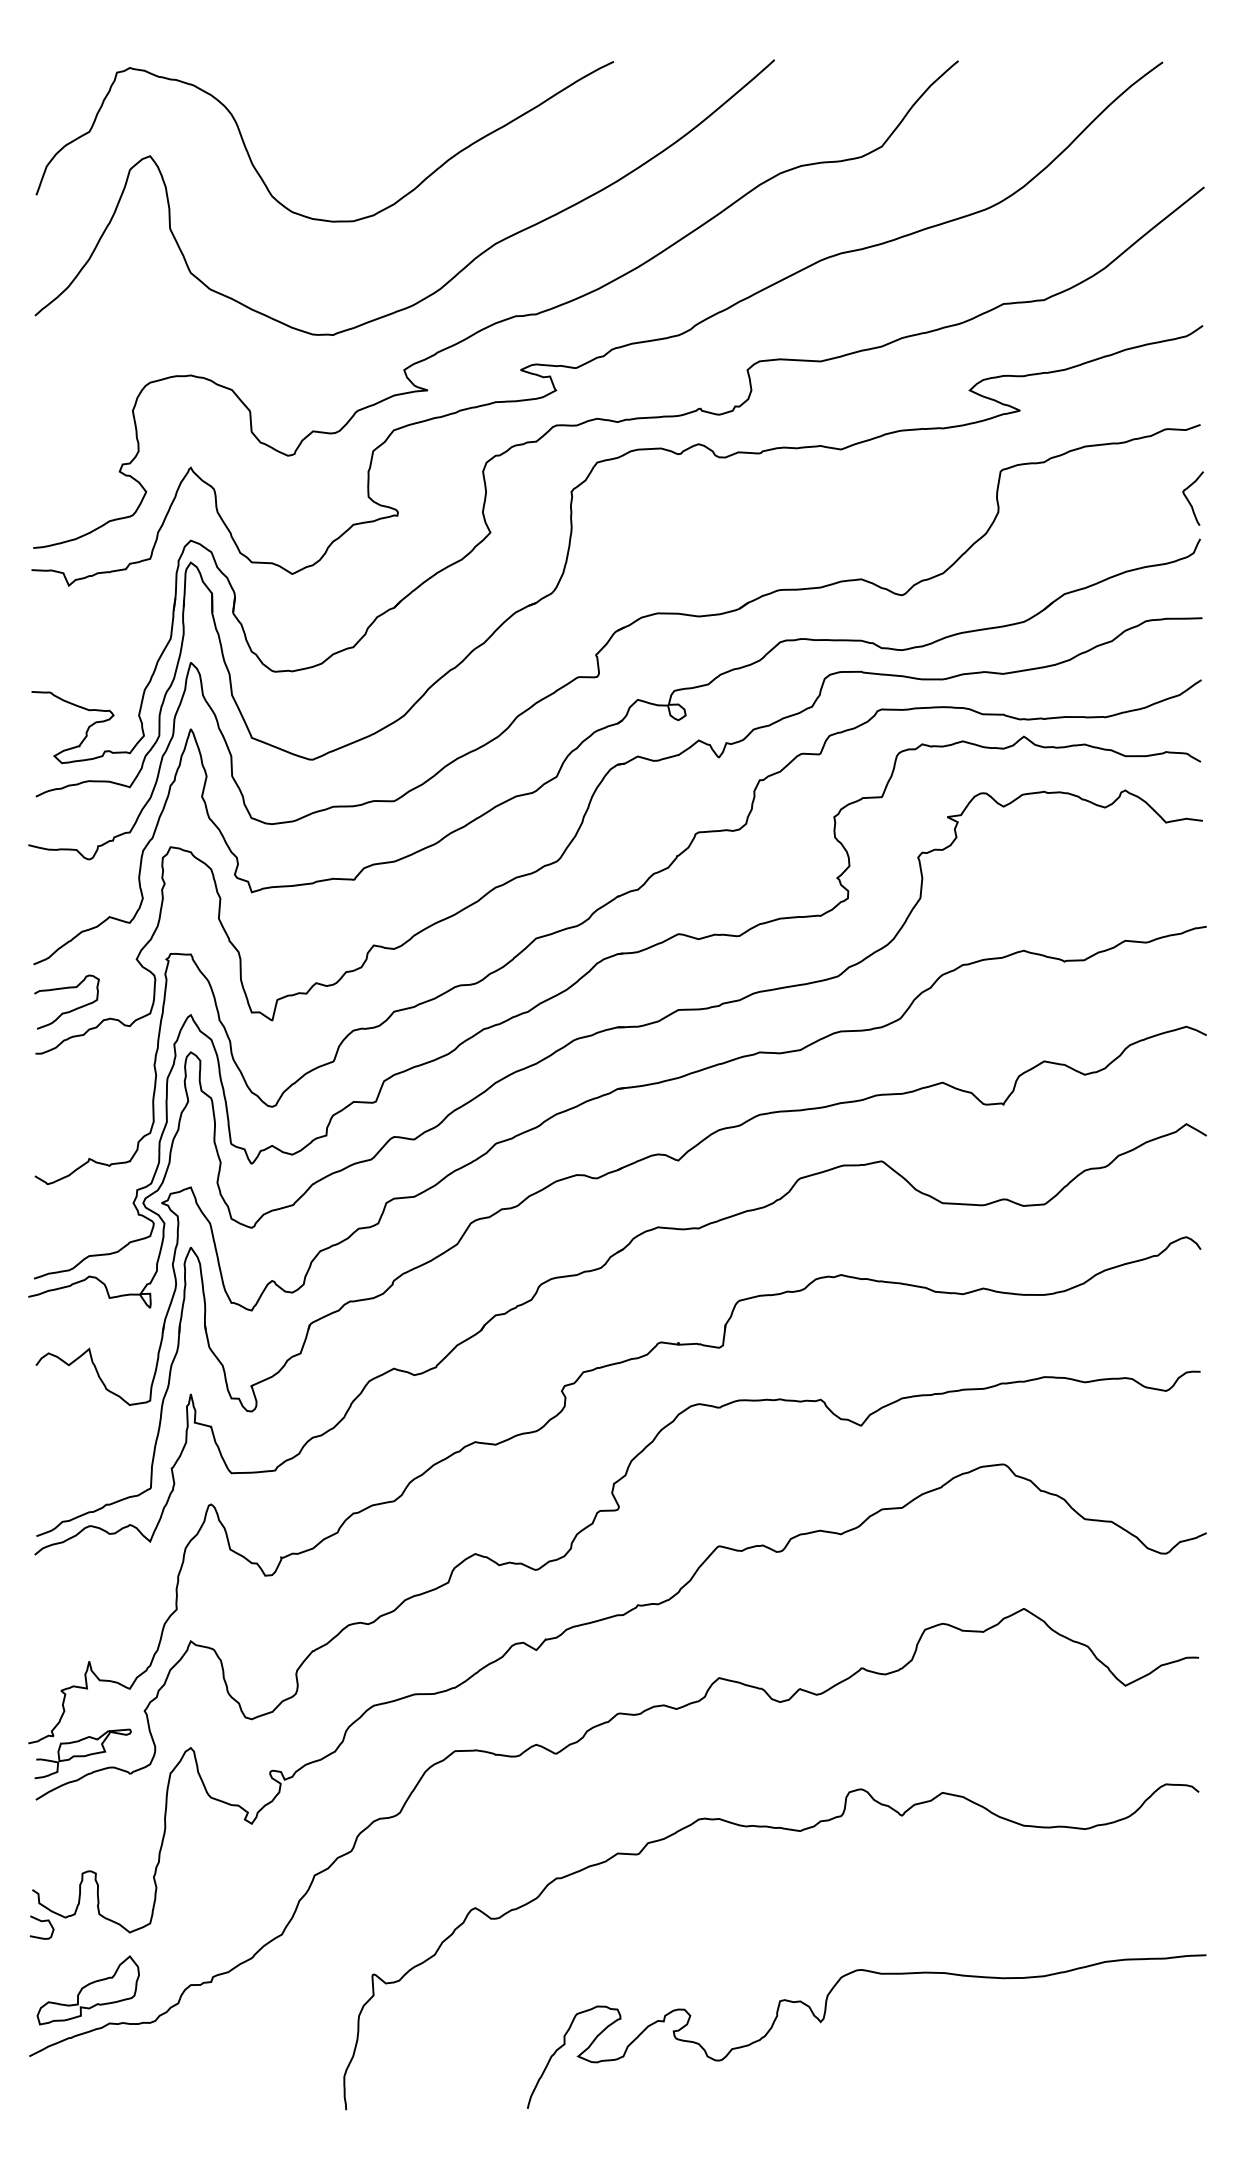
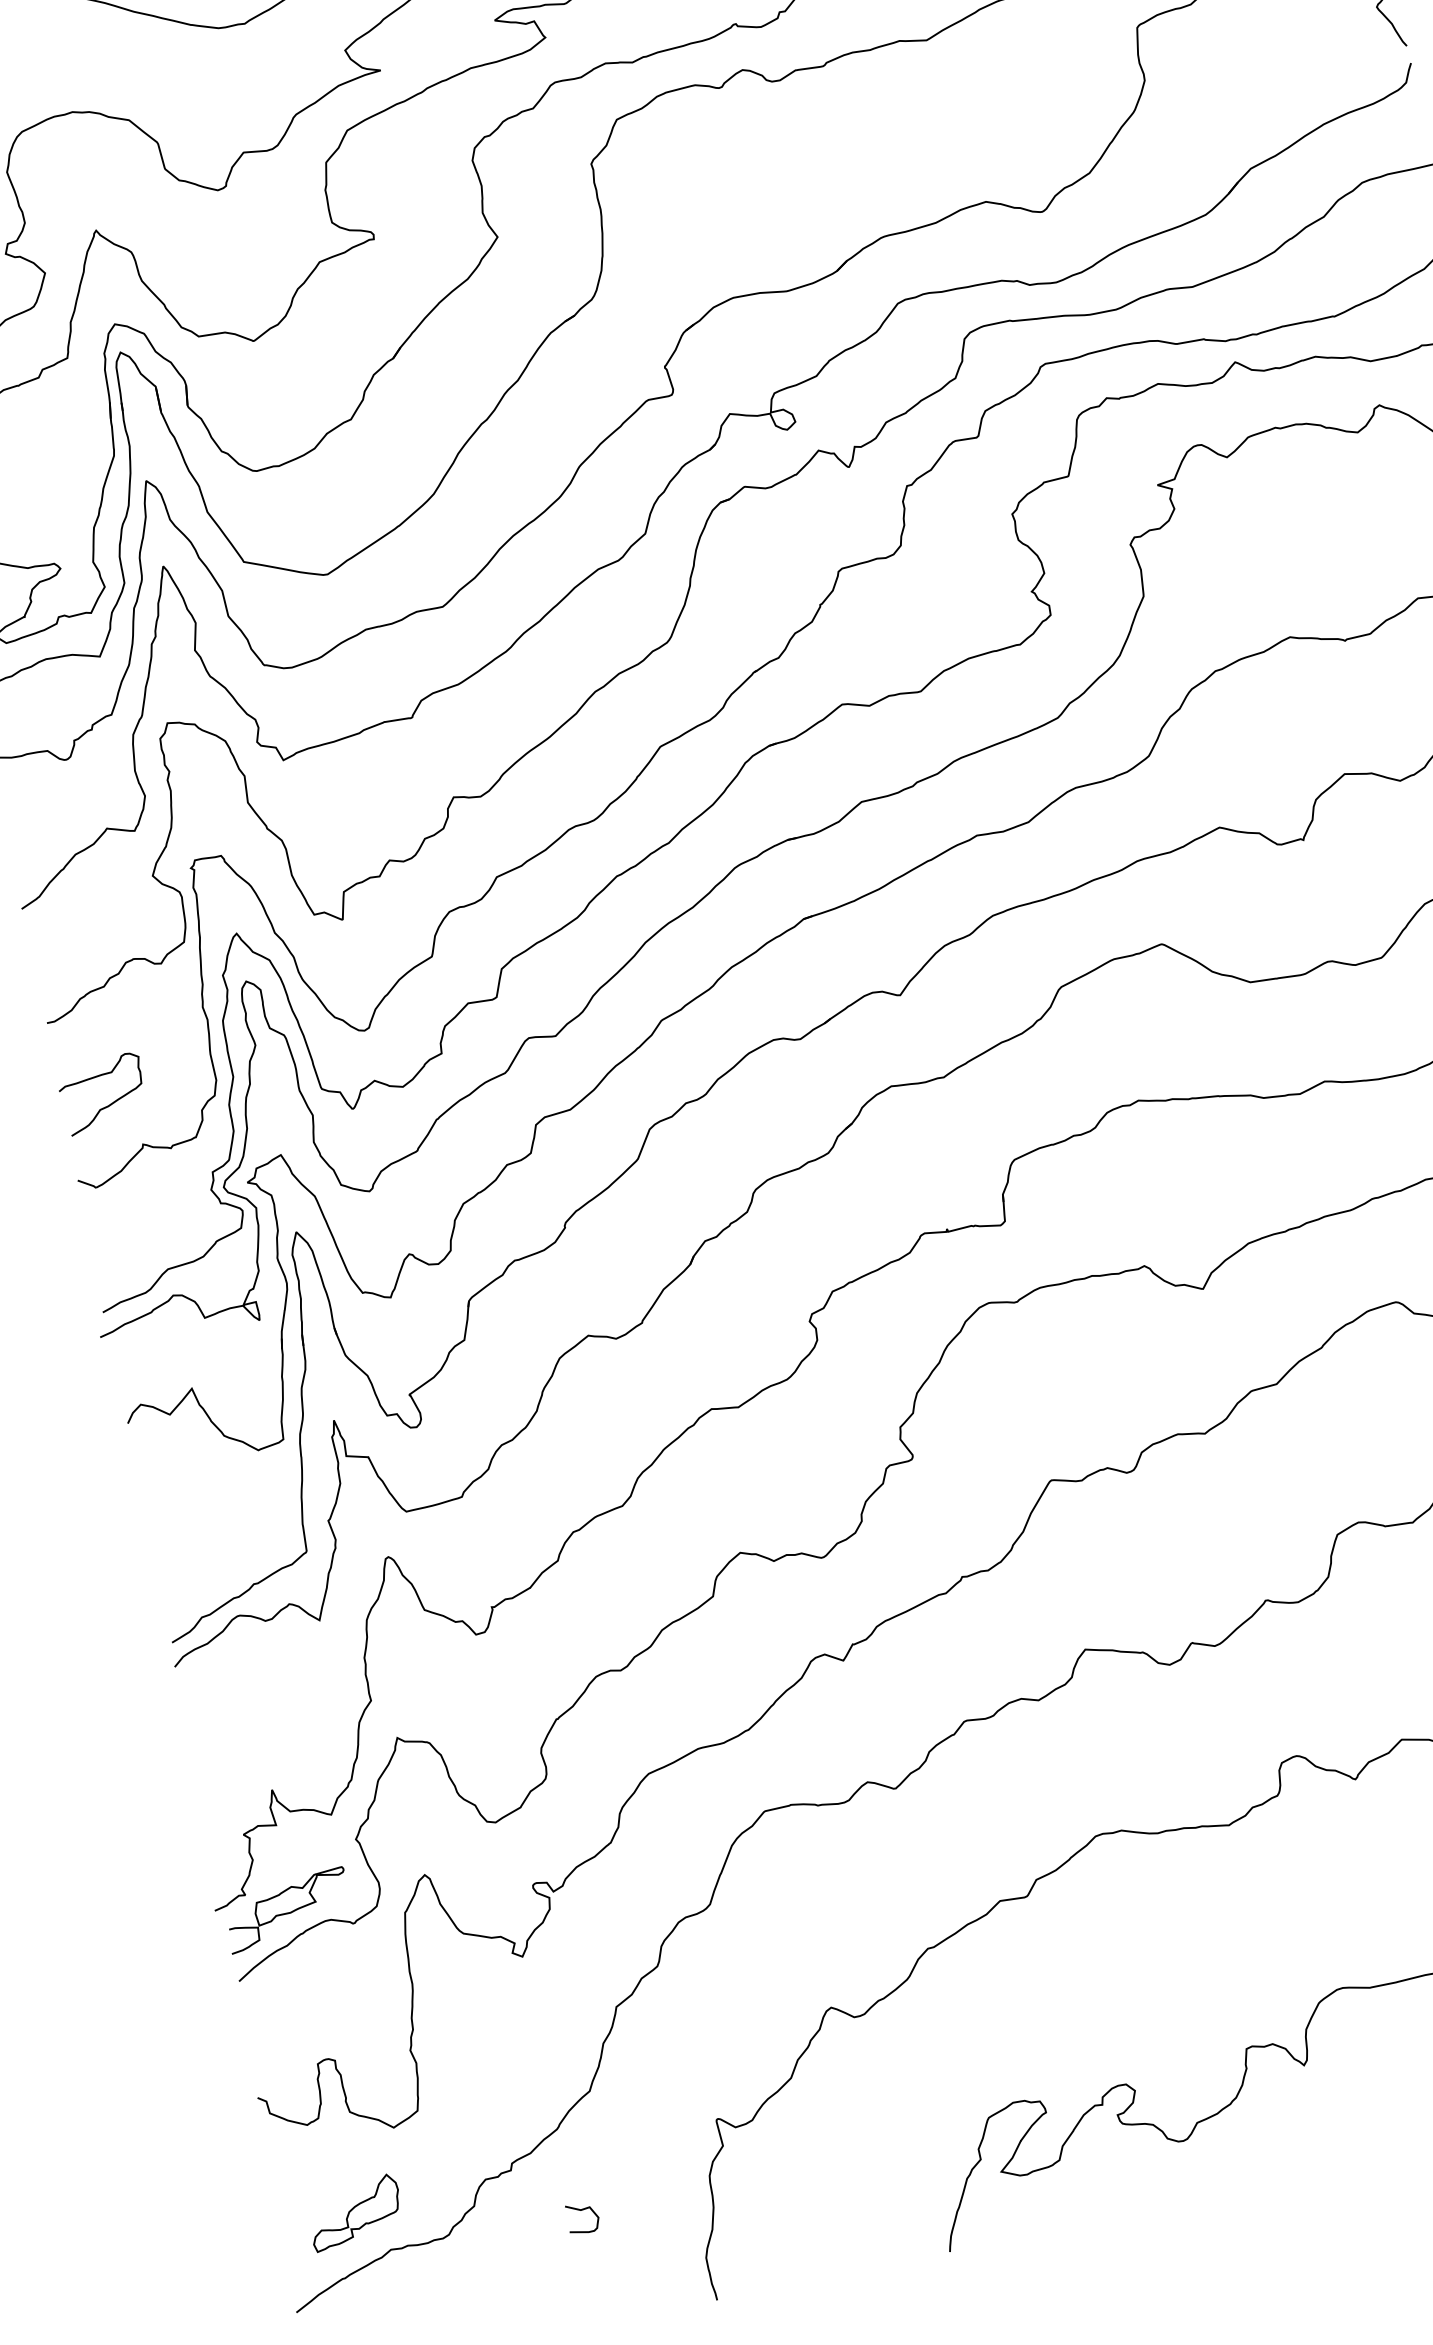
curve: (69, 1010) -> (108, 1104), moved
curve: (41, 1922) -> (581, 2211), moved
part: (87, 1990) -> (354, 2213), size x0.7

